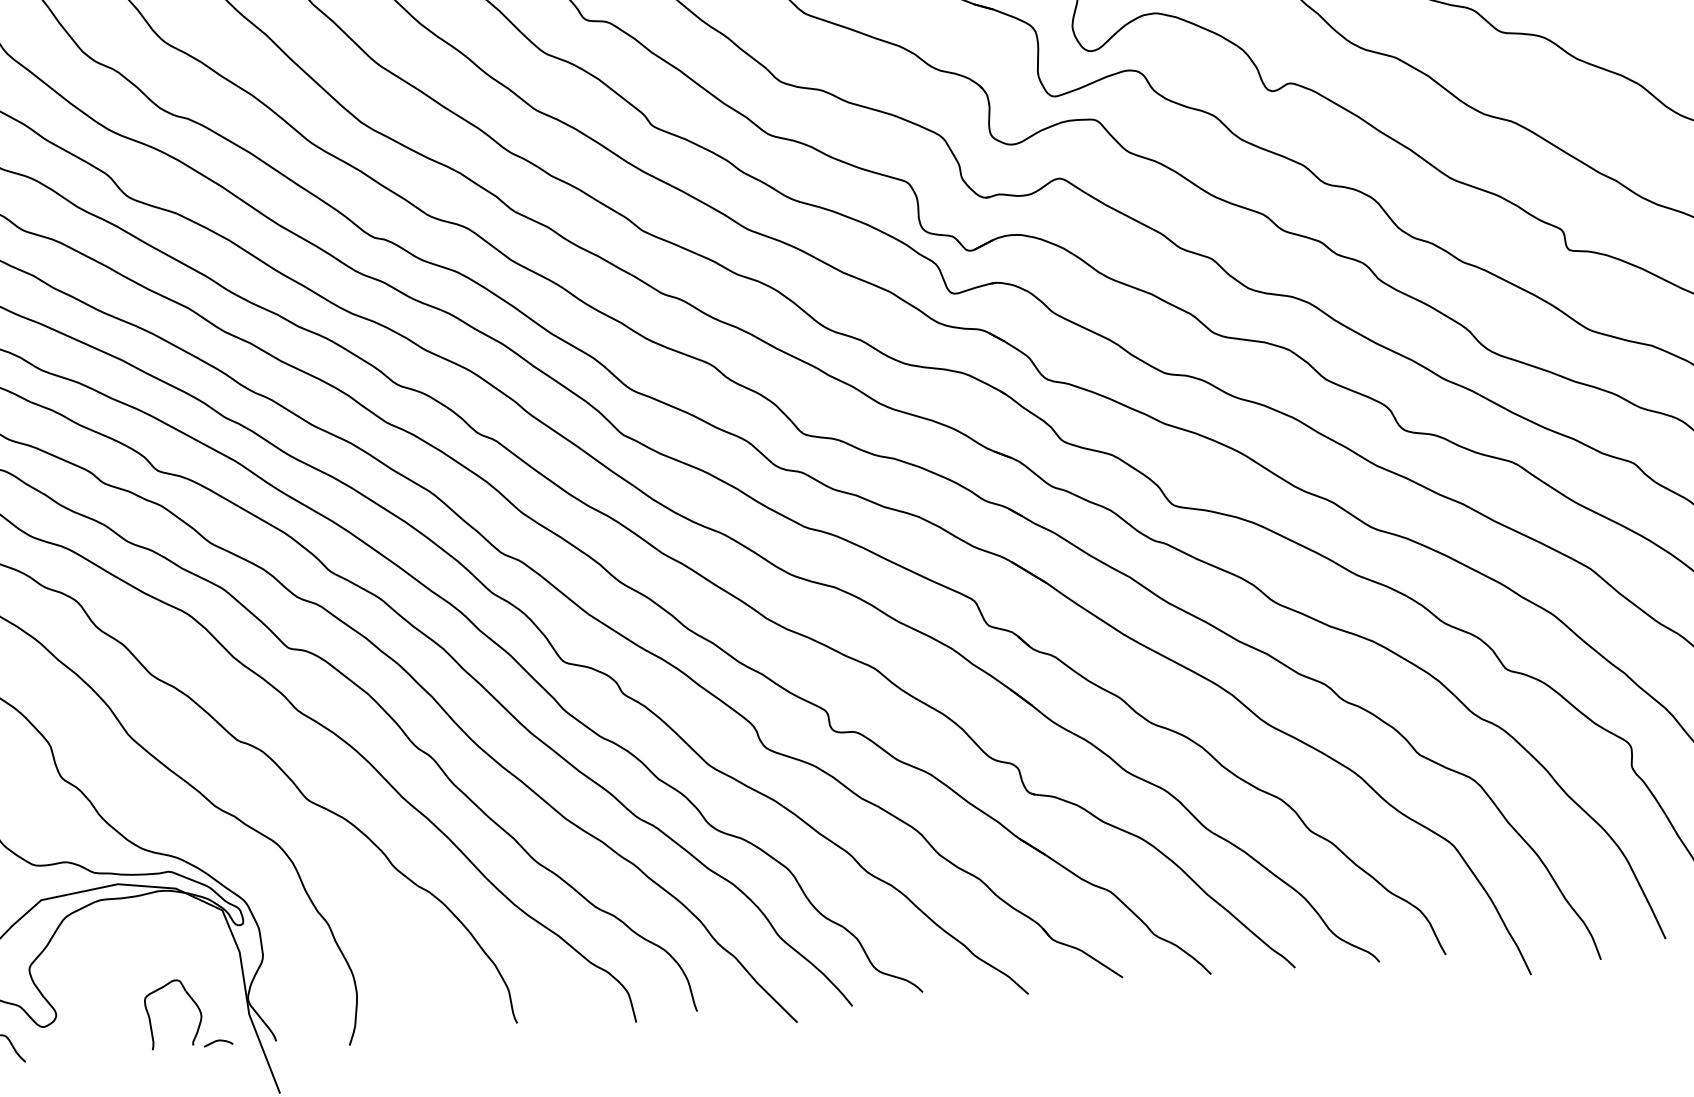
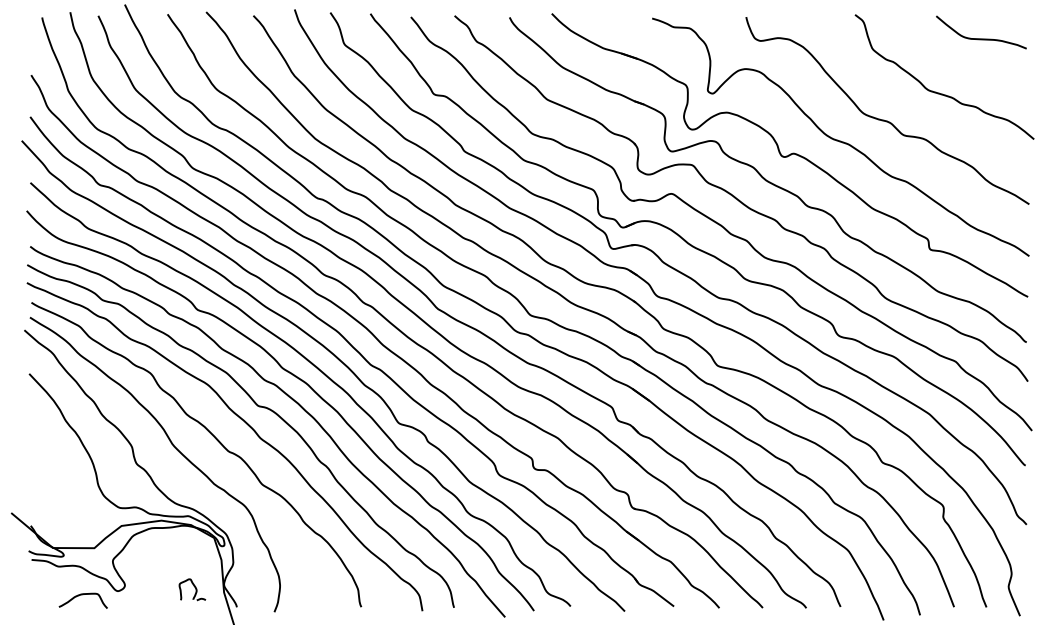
part: (187, 1013) -> (192, 589), size x0.6

